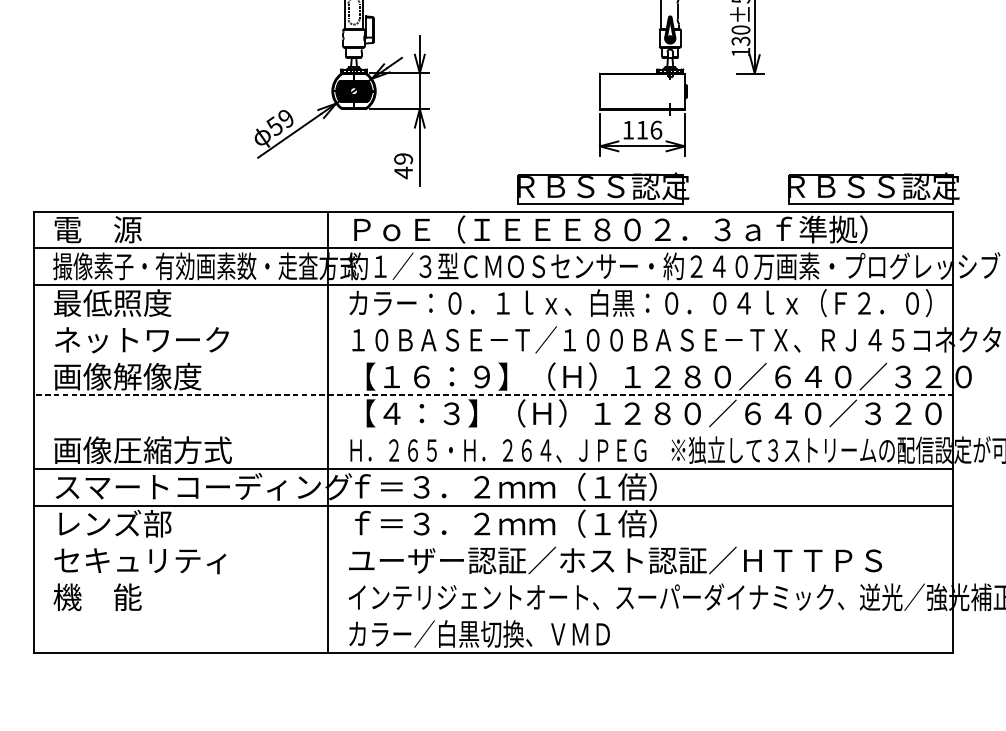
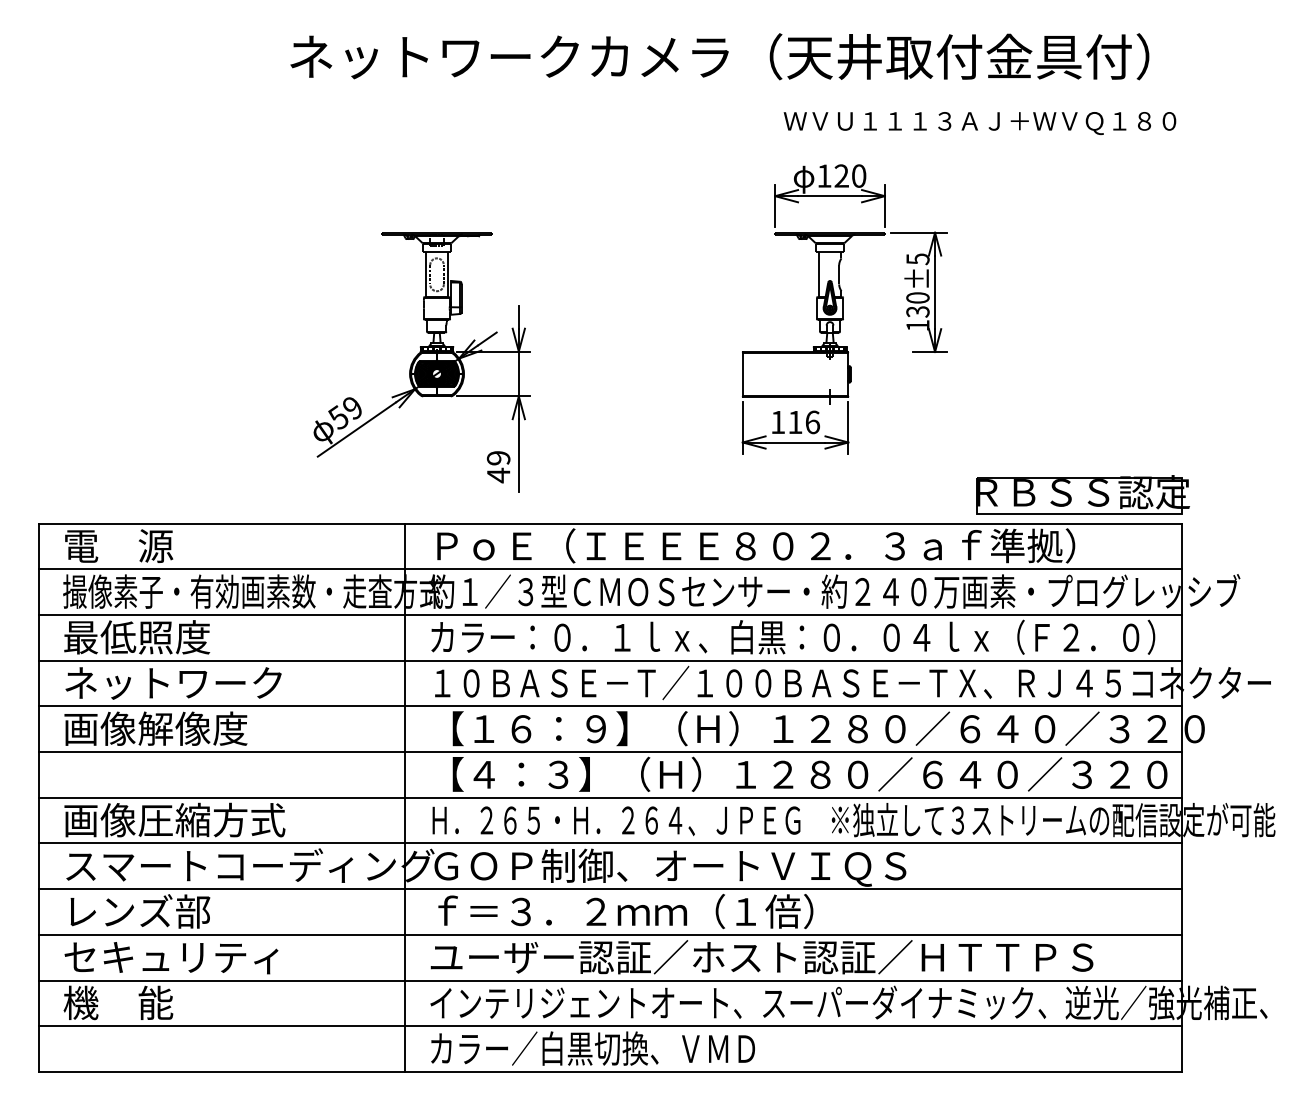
part: (603, 188) -> (746, 494), removed
line: (493, 321) -> (610, 660), added
line: (493, 358) -> (610, 706), added
line: (493, 395) -> (610, 752), dashed -> solid
line: (493, 431) -> (610, 797), added
text: (541, 488) -> (670, 867), ｆ＝３．２ｍｍ（１倍） -> ＧＯＰ制御、オートＶＩＱＳ
line: (493, 542) -> (610, 934), added
line: (493, 579) -> (610, 980), added
line: (493, 616) -> (610, 1026), added

